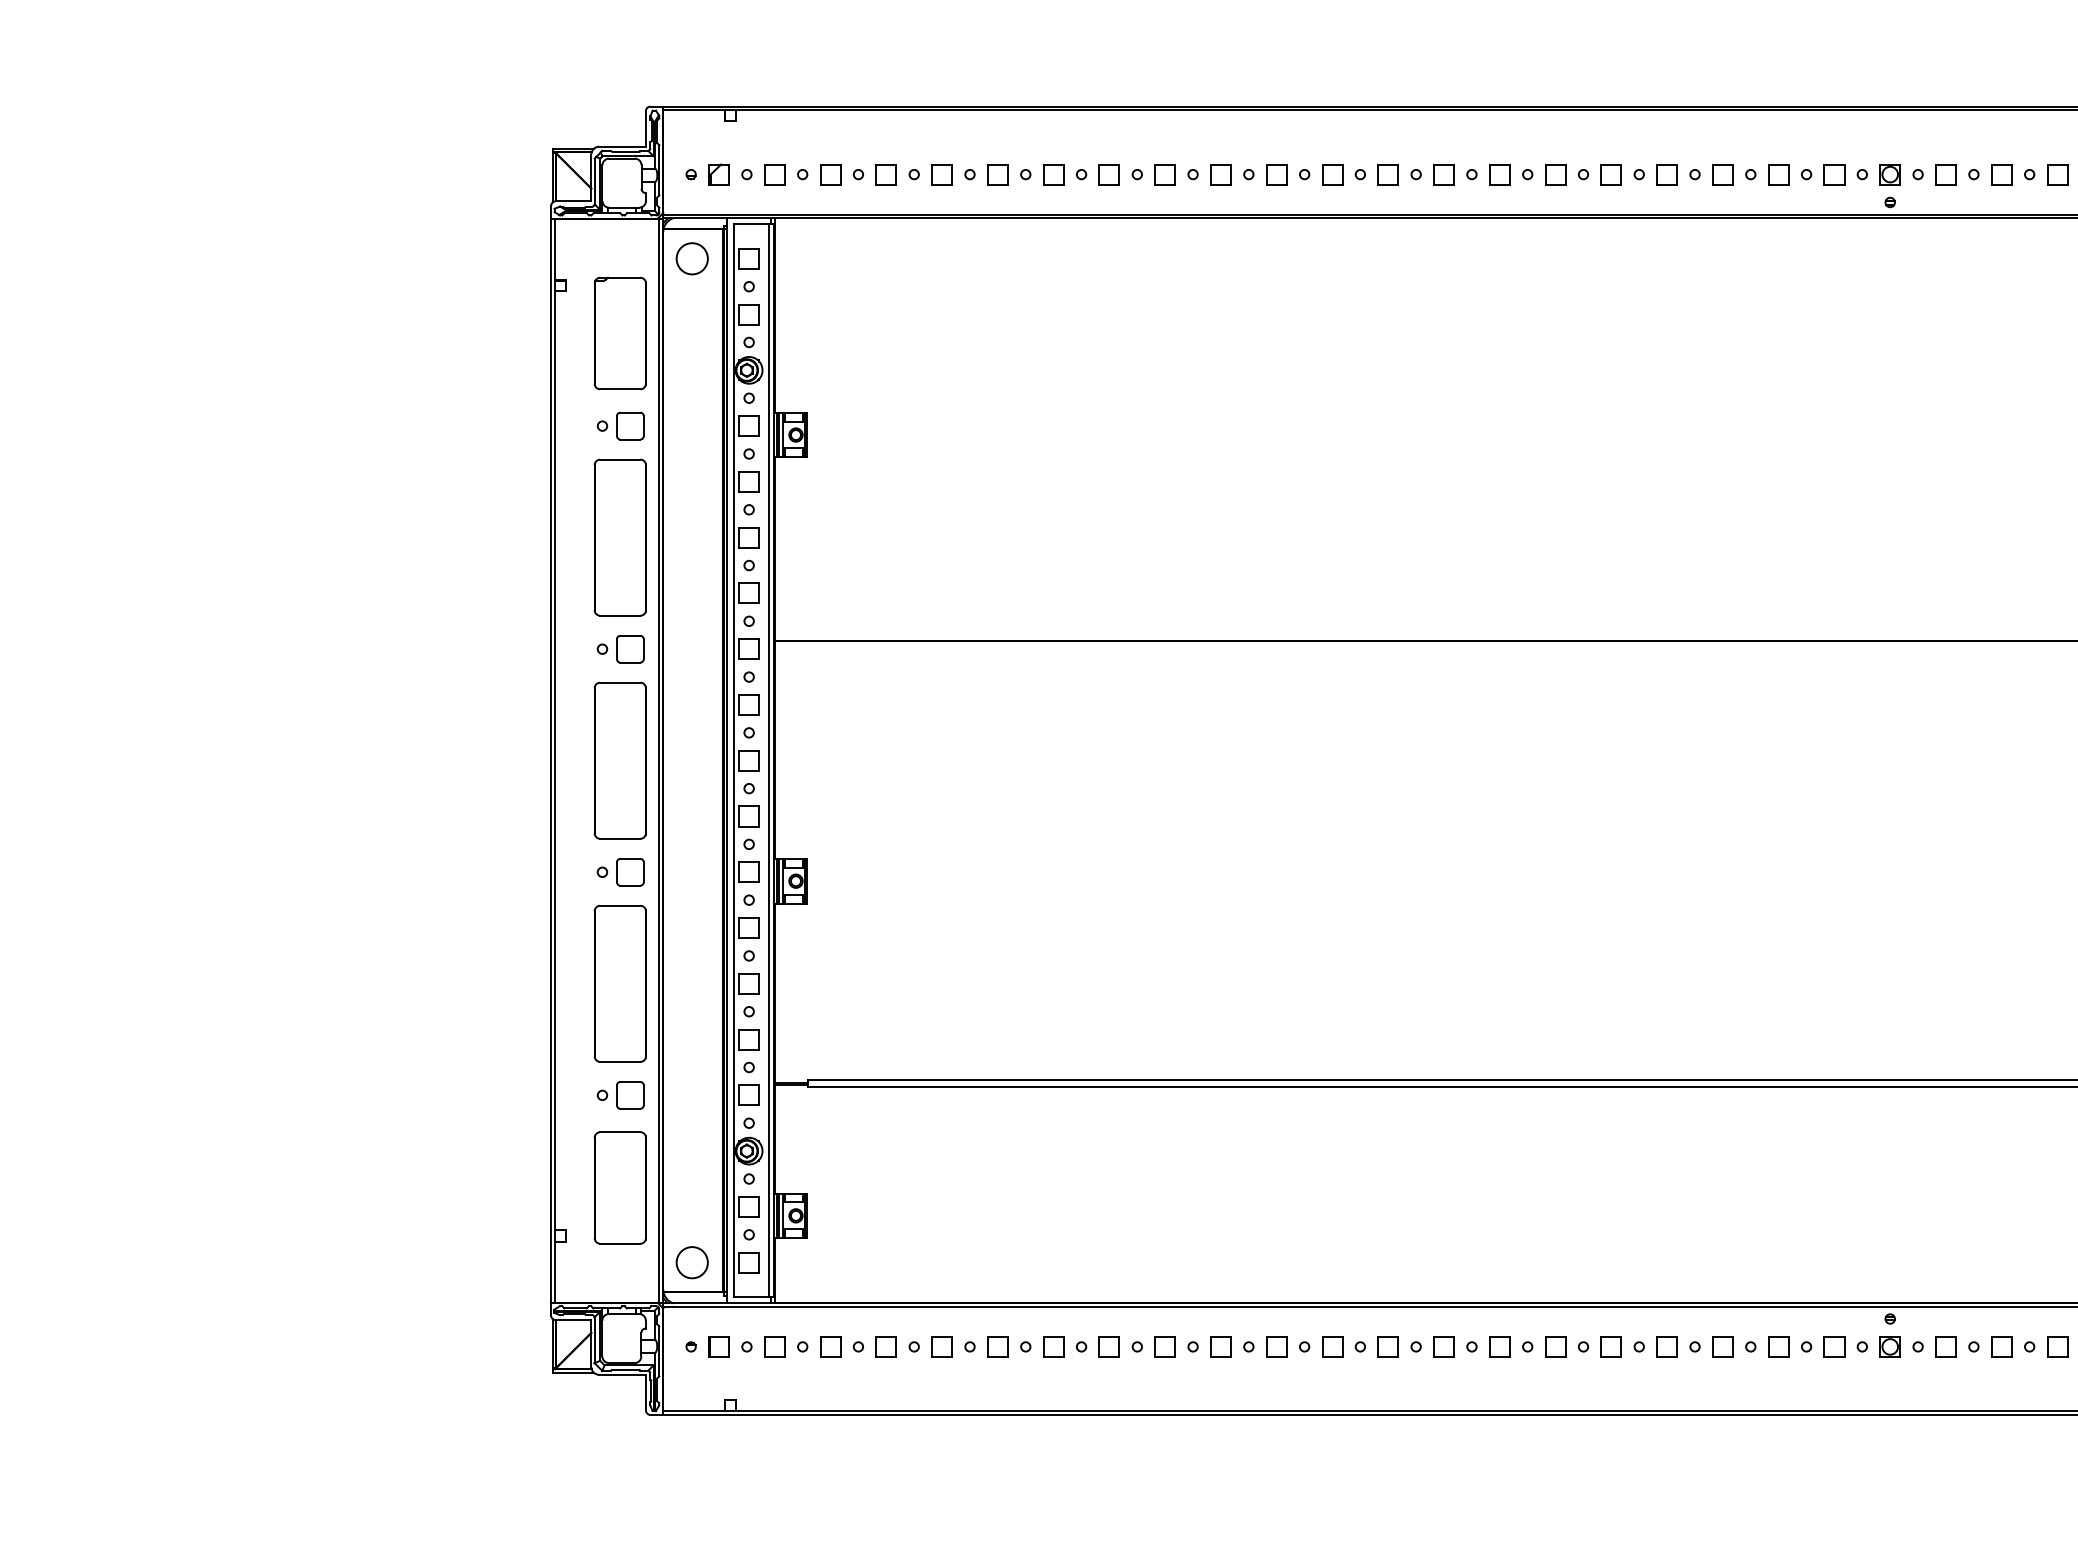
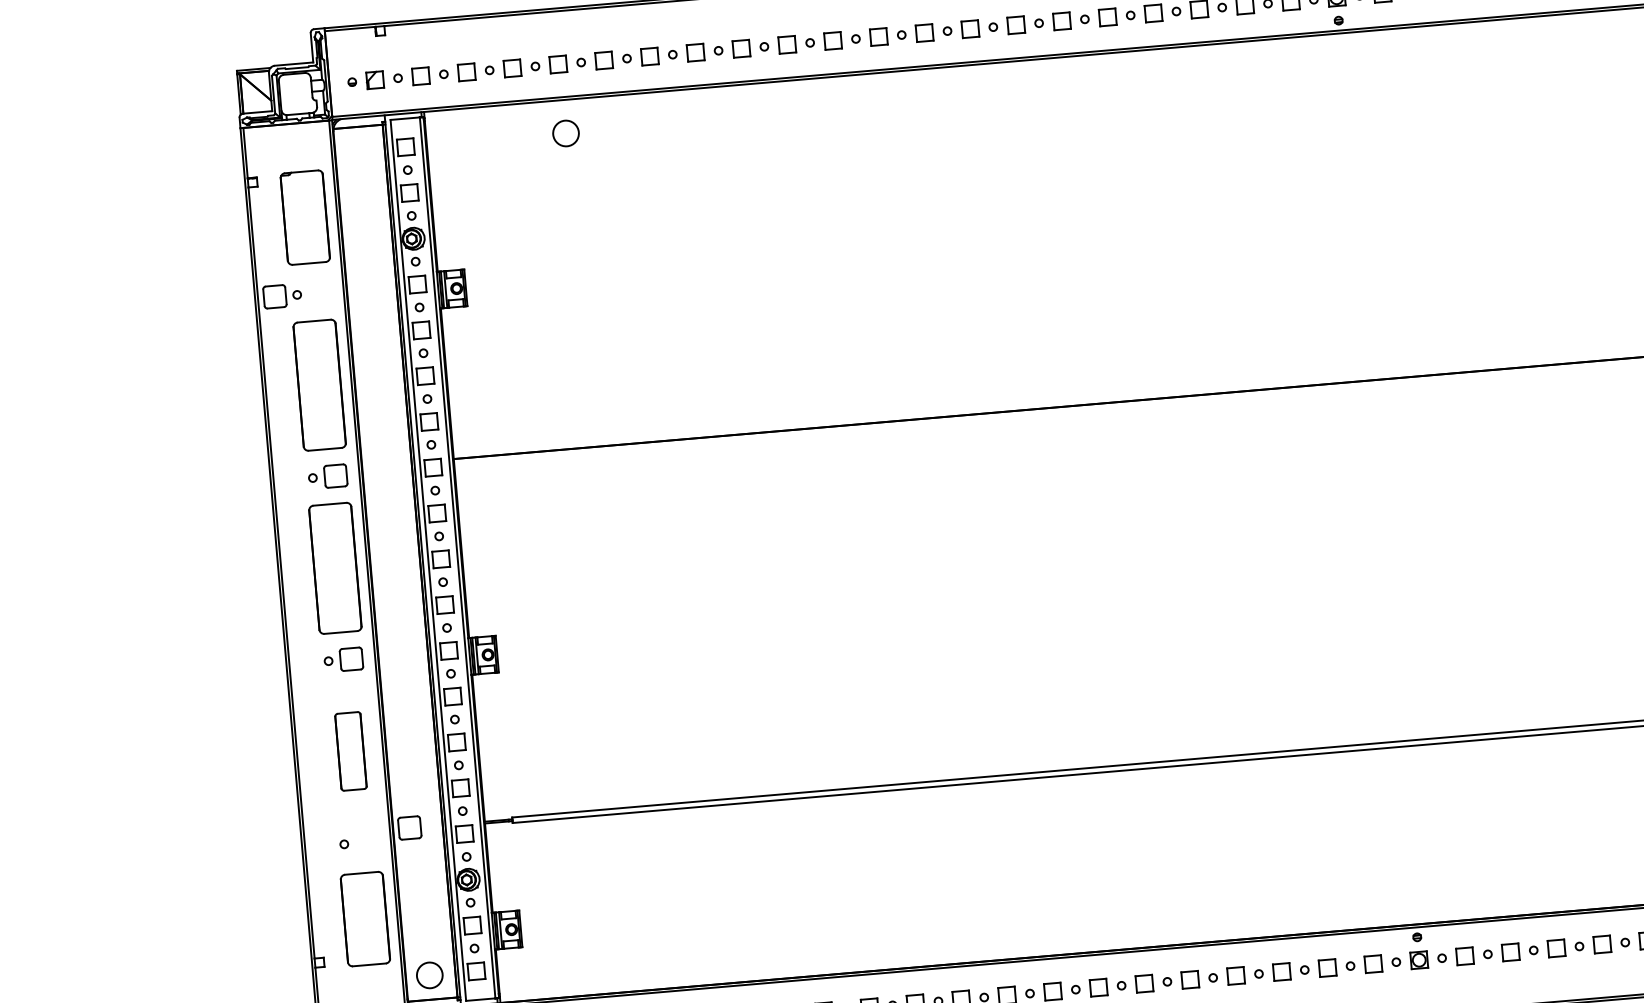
circle: (691, 258) -> (565, 133), moved
part: (630, 425) -> (275, 296), moved
part: (619, 983) -> (350, 751), size x0.6
part: (630, 1095) -> (409, 828), moved

